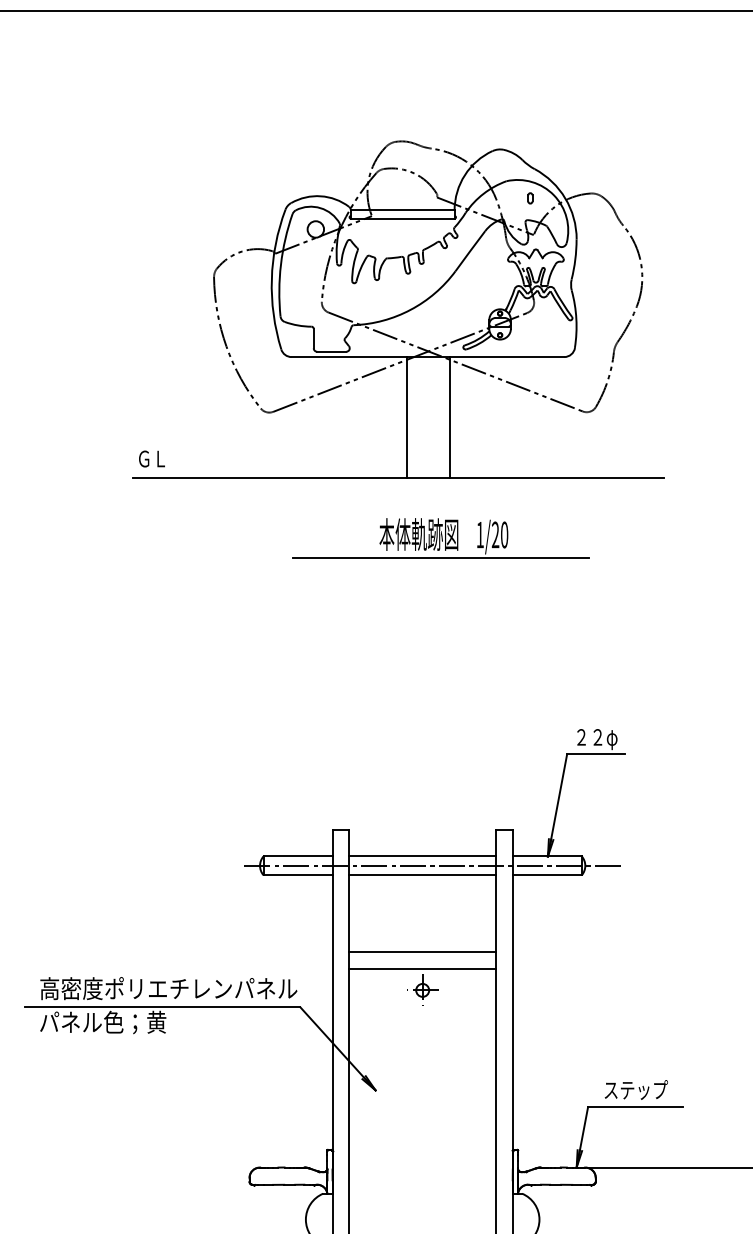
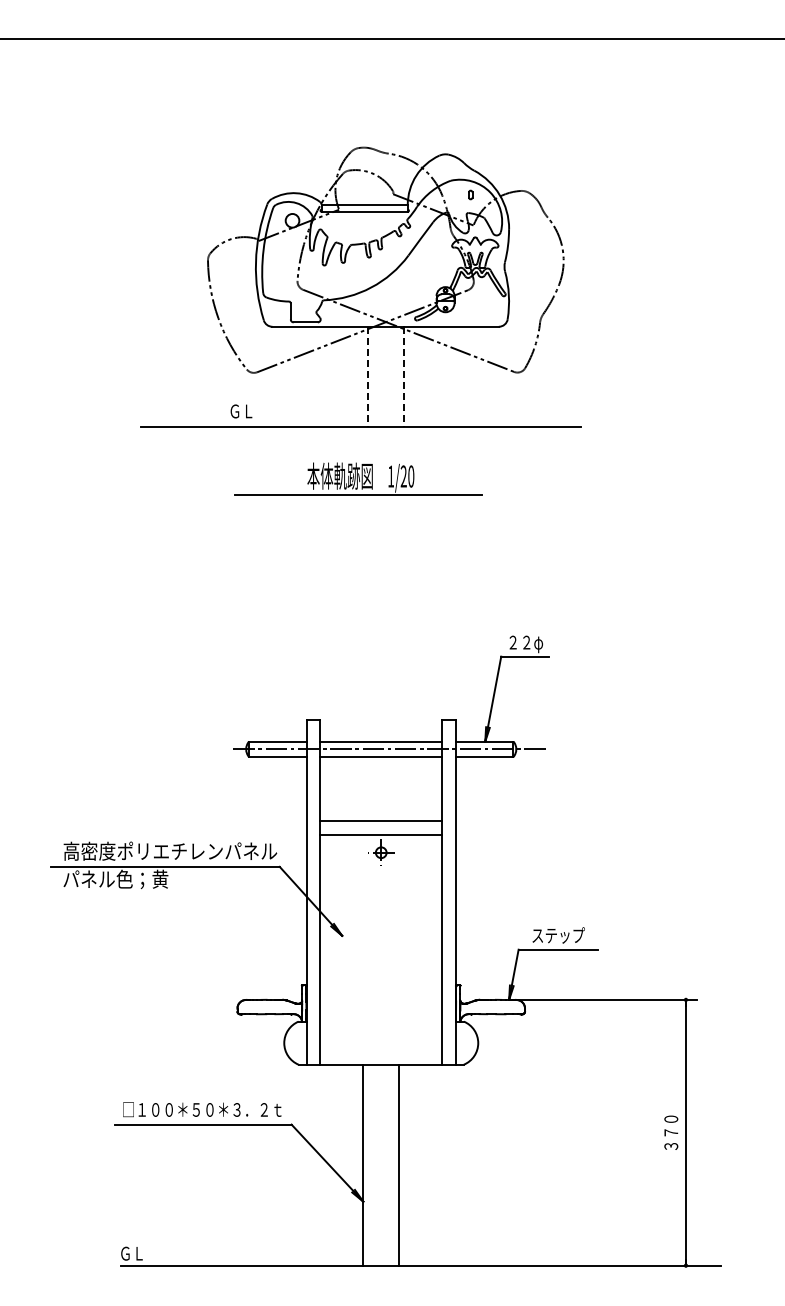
line: (407, 418) -> (368, 377), solid -> dashed
line: (450, 418) -> (404, 377), solid -> dashed
text: (152, 459) -> (241, 411), moved
part: (441, 537) -> (358, 478), moved

